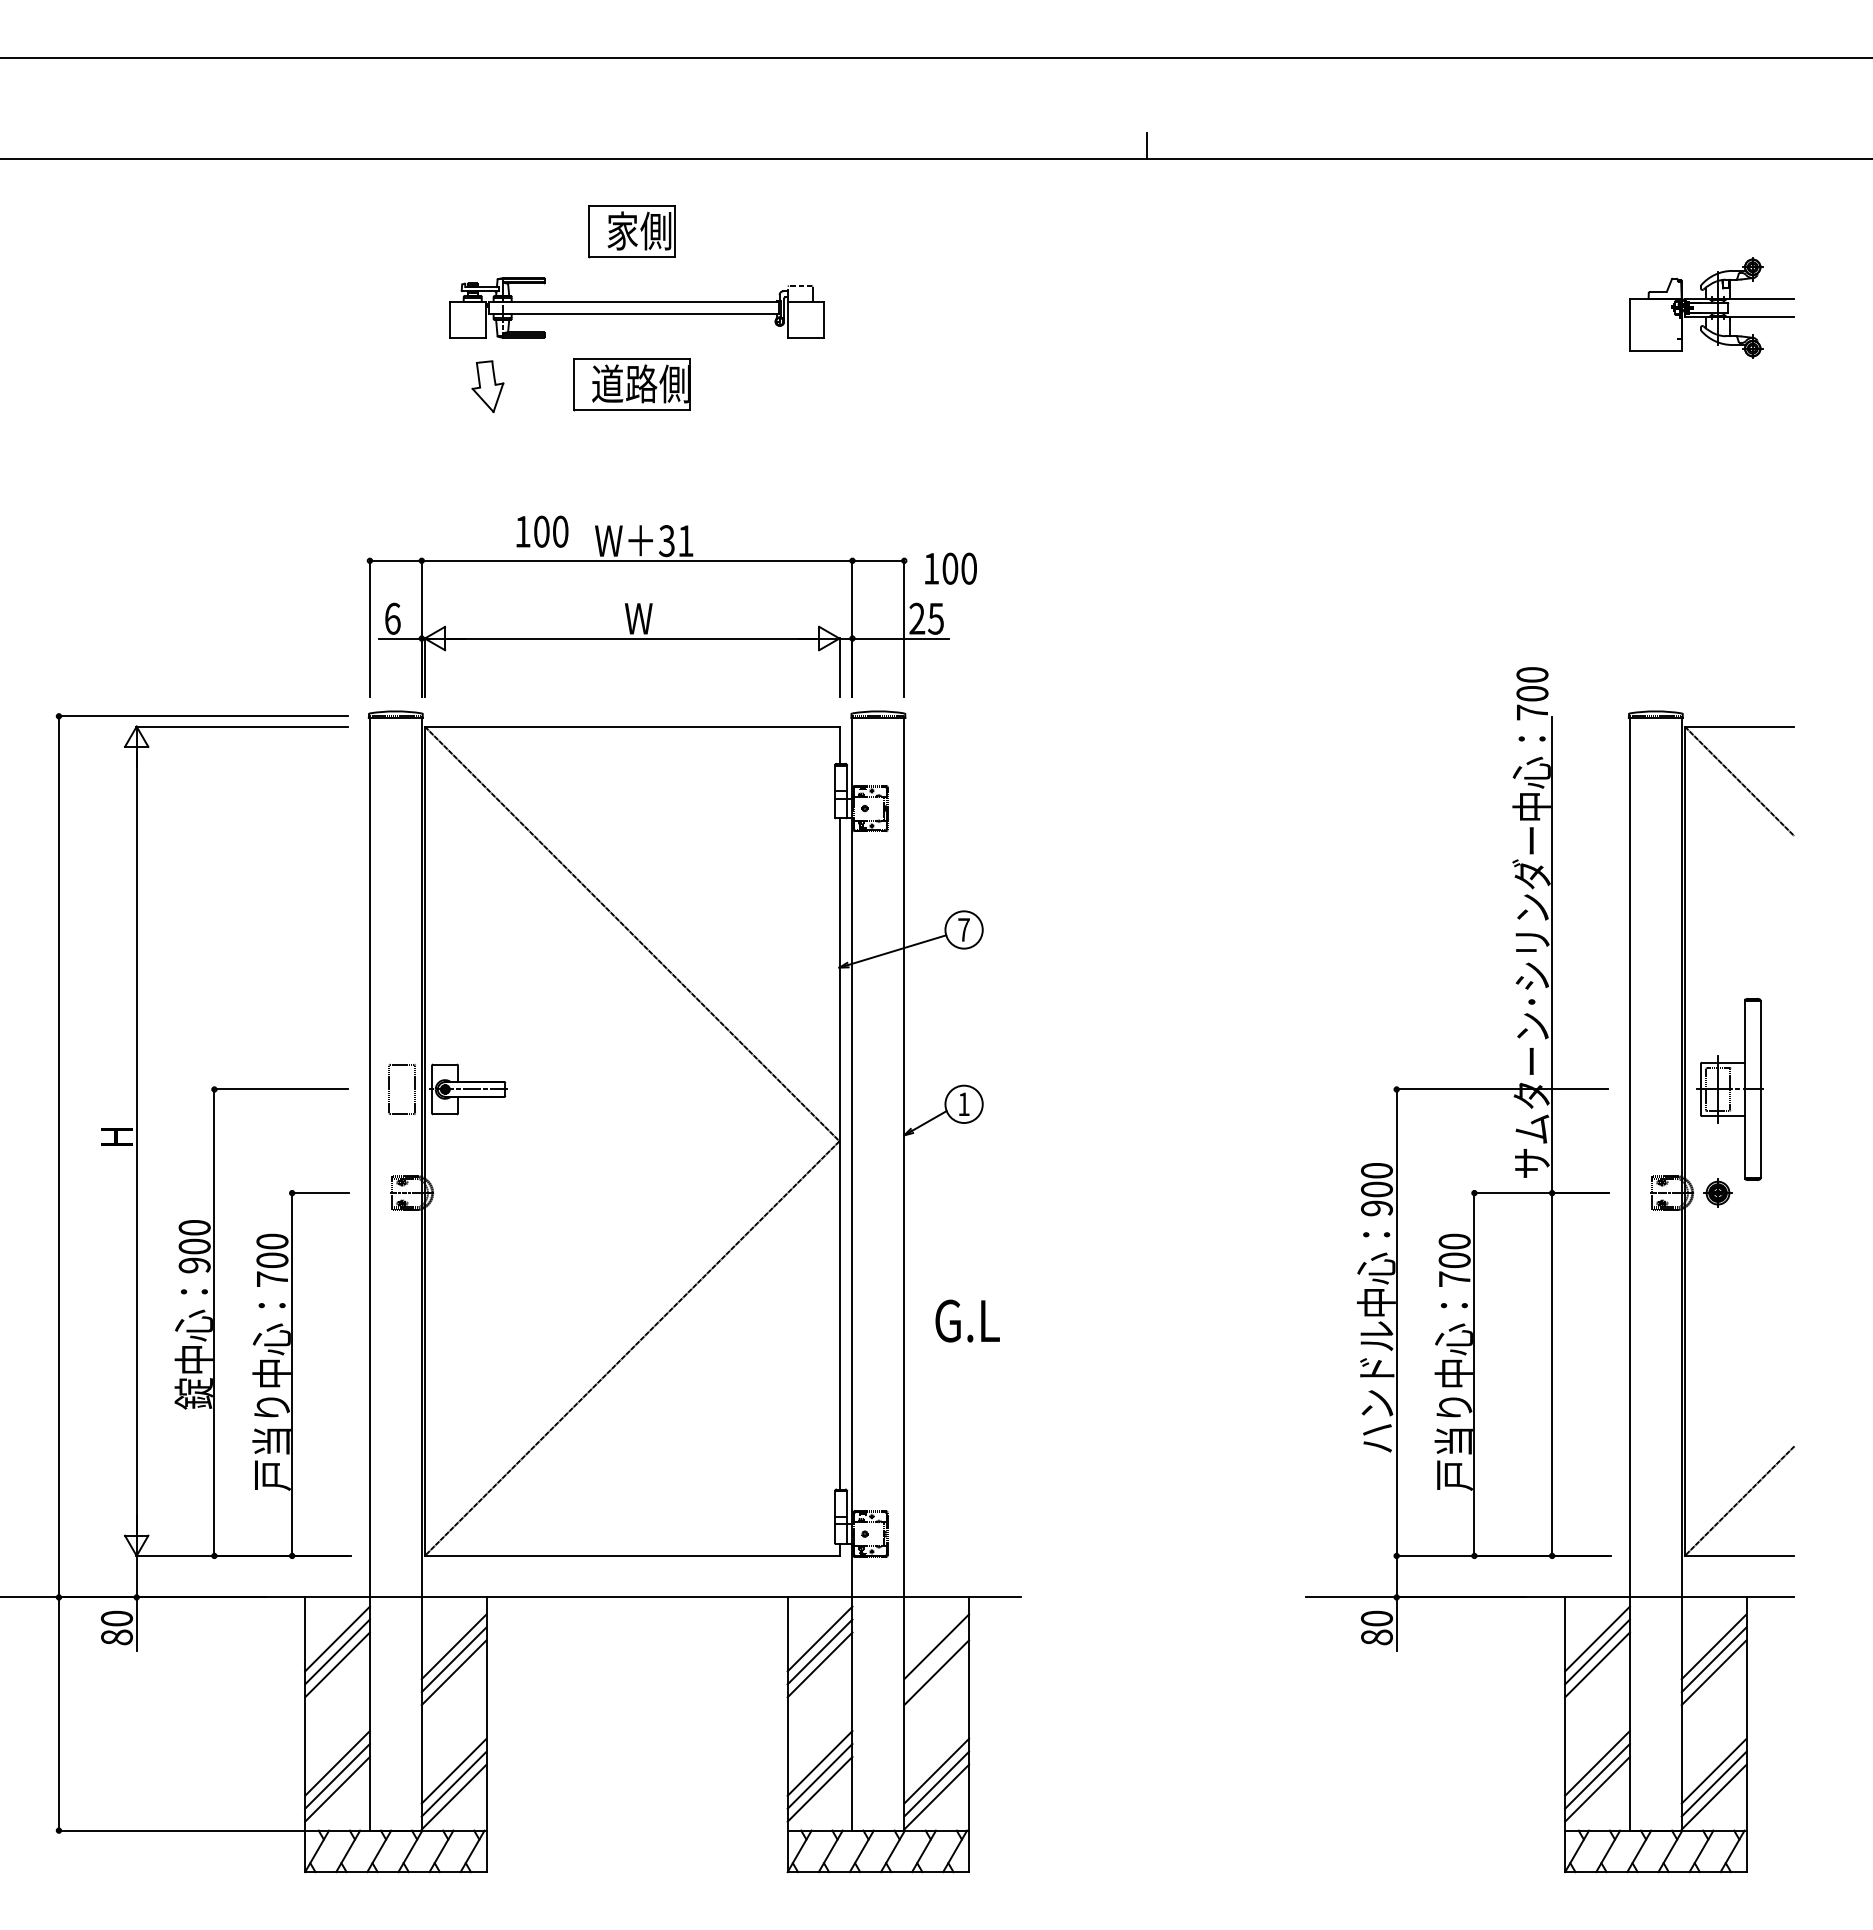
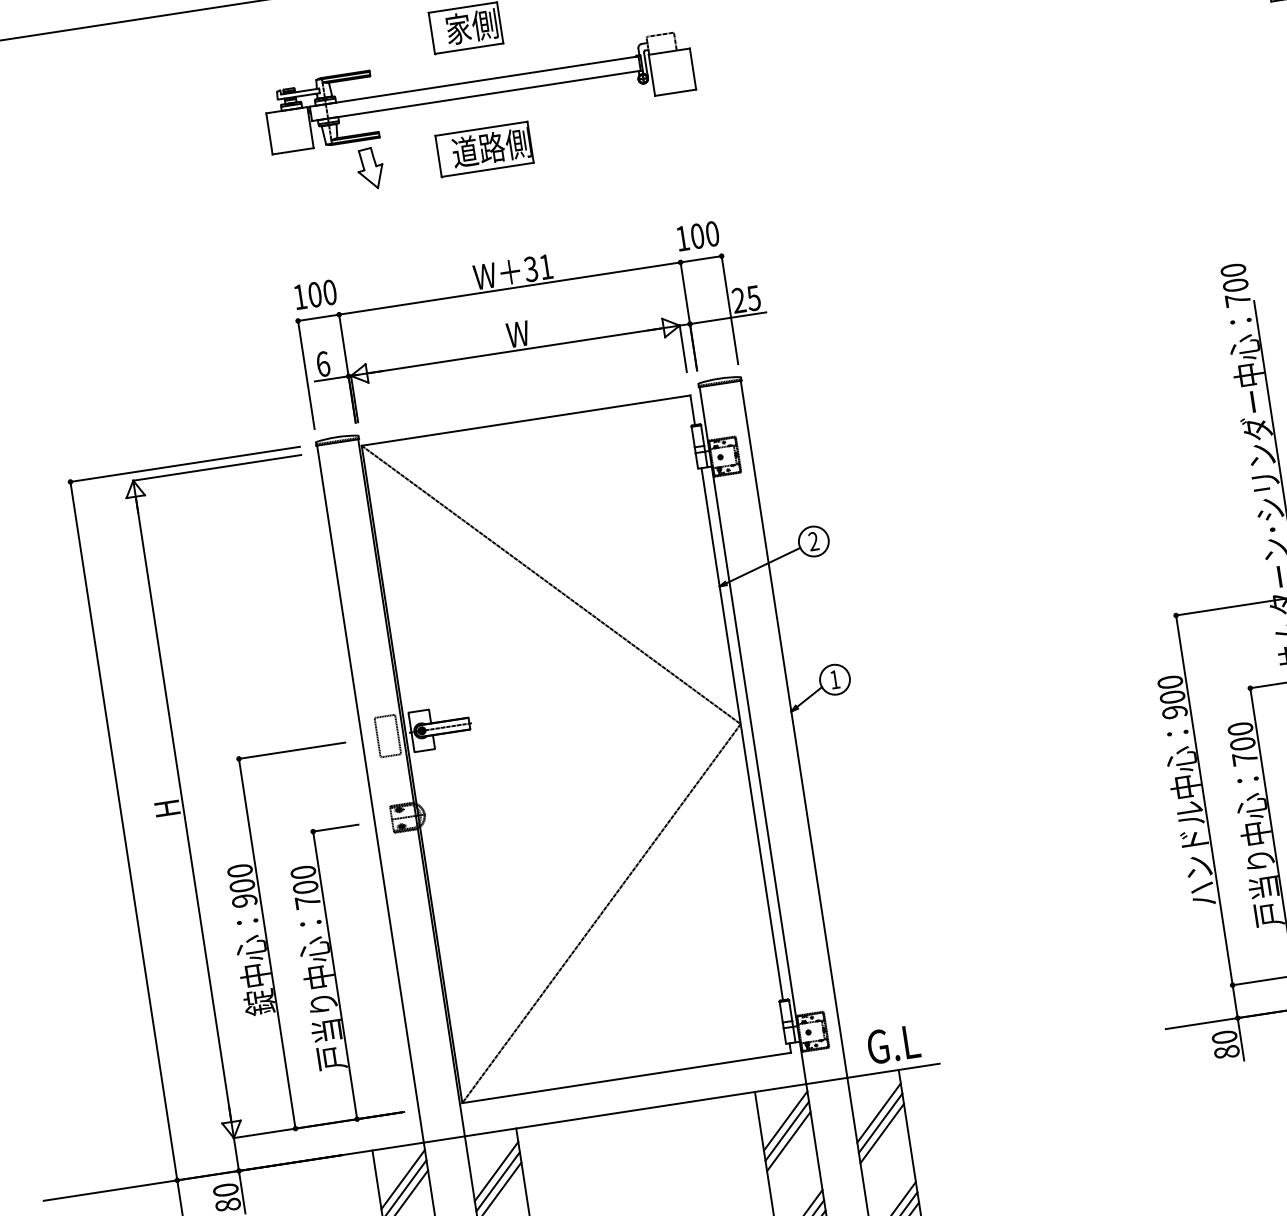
part: (636, 307) -> (478, 87), size x1.43
text: (542, 531) -> (315, 294), moved
text: (950, 568) -> (697, 236), moved
text: (963, 929) -> (813, 541), 7 -> 2
text: (967, 1320) -> (893, 1044), moved
line: (936, 1659) -> (880, 1123), added

